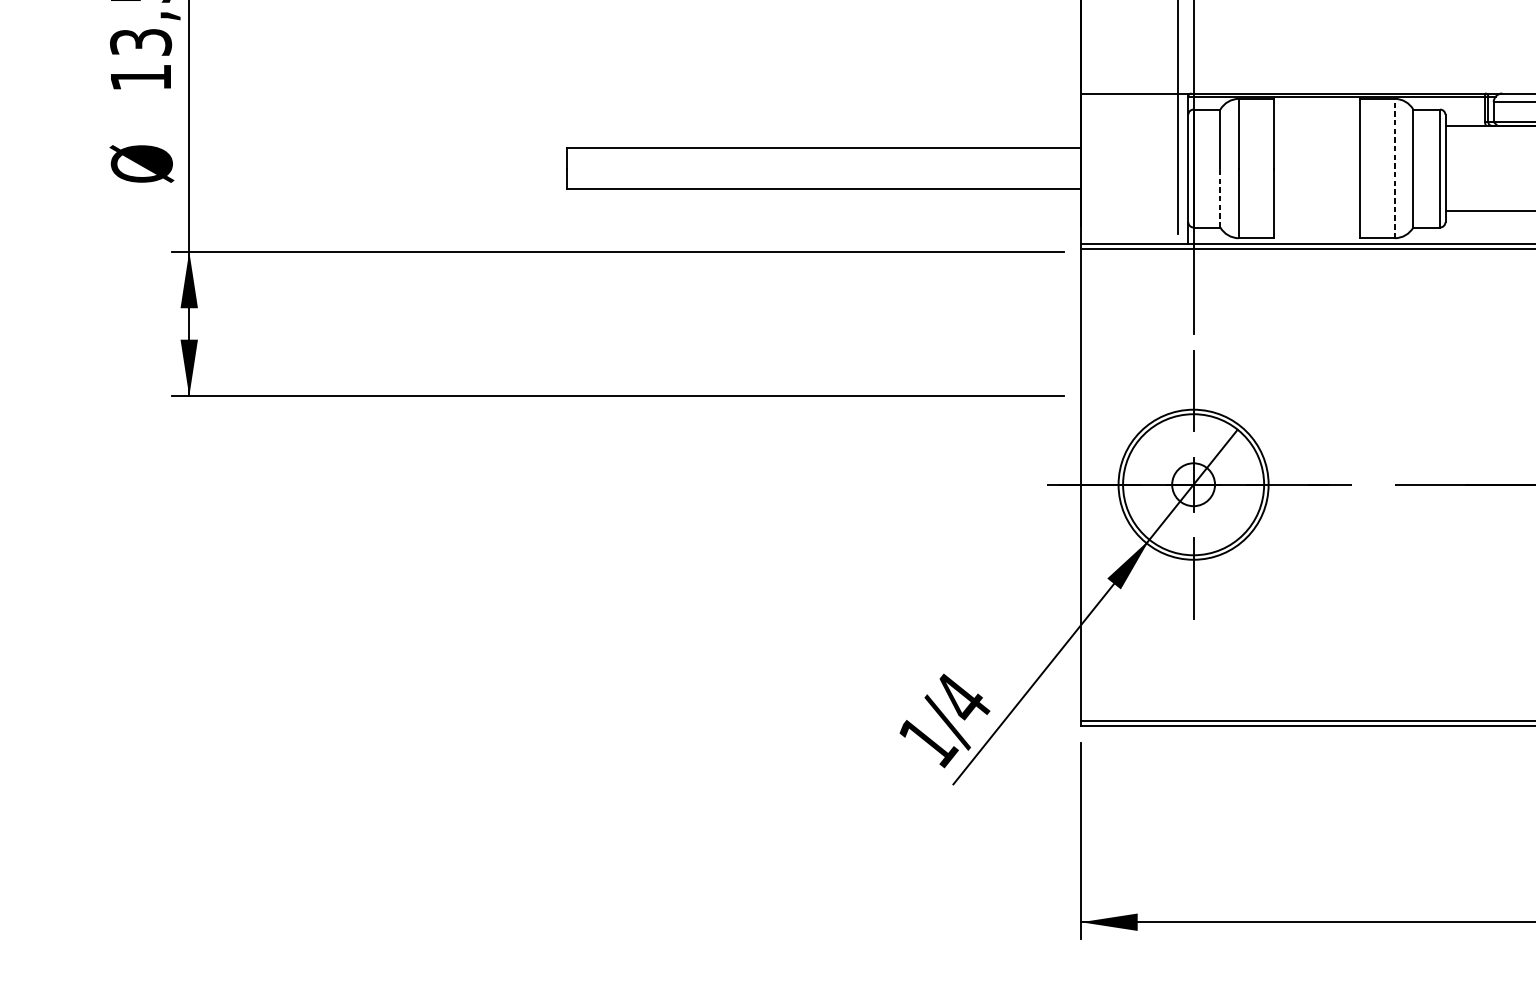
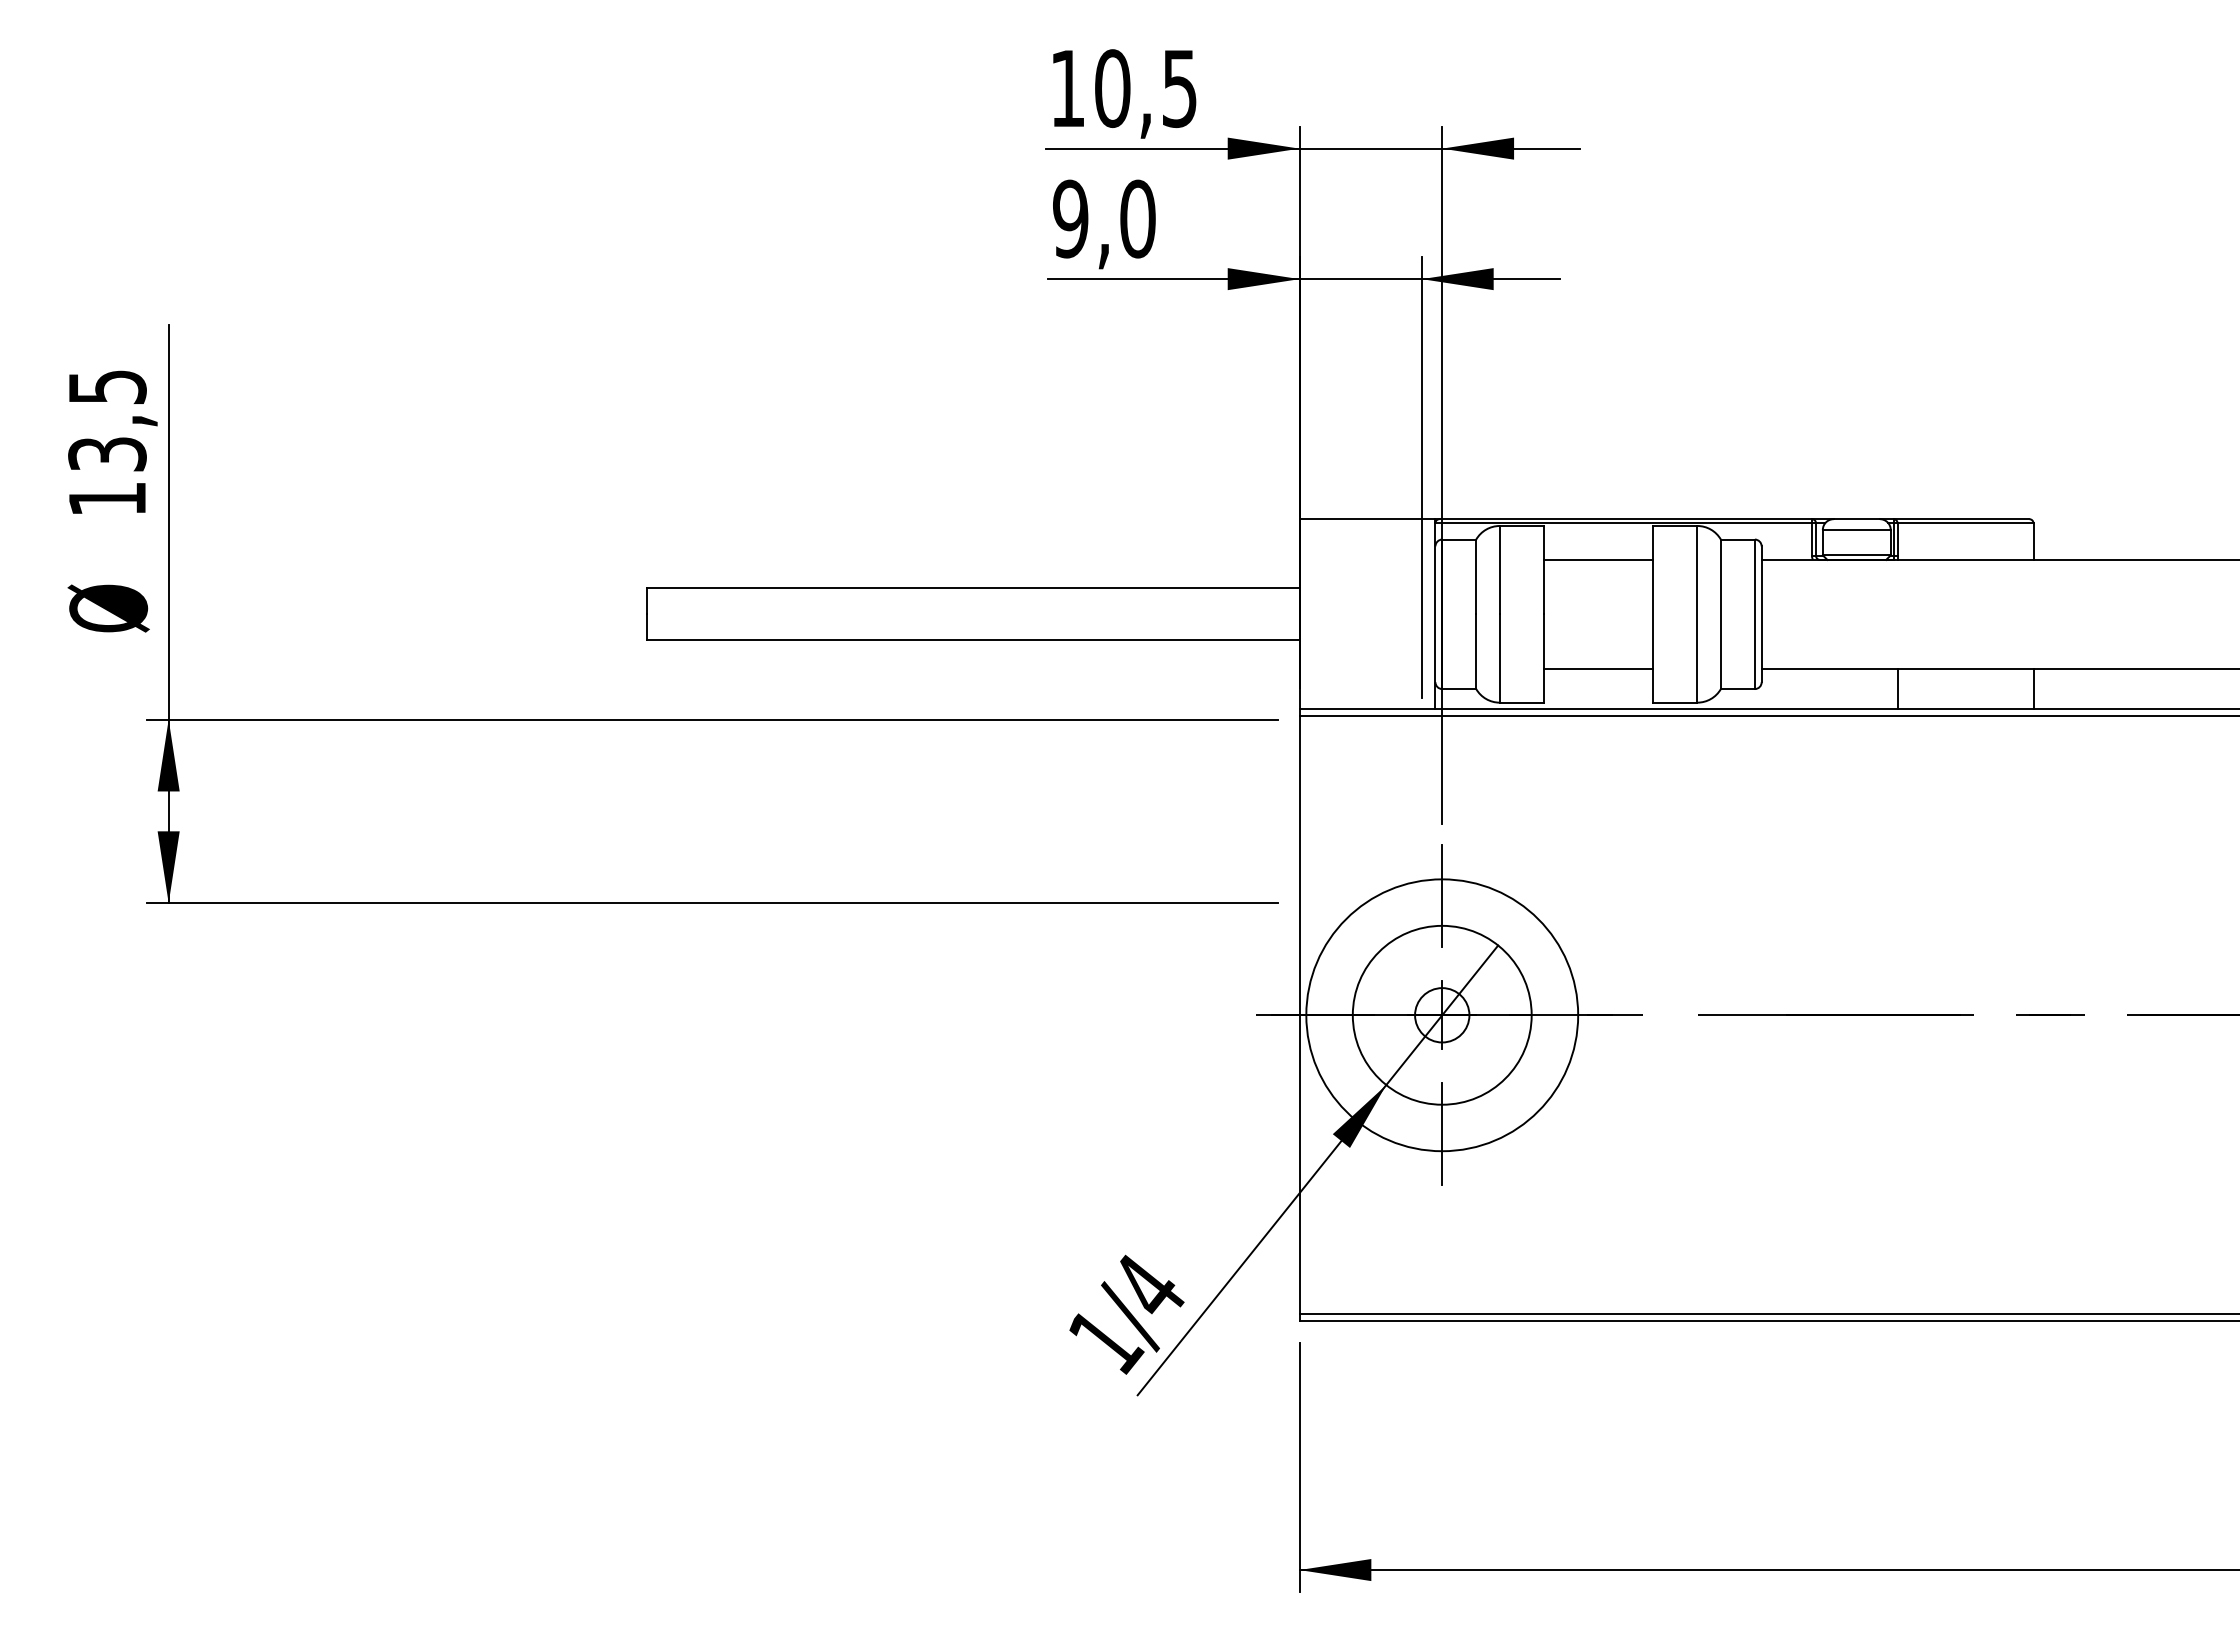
line: (1316, 125) -> (1598, 559), added
line: (1394, 167) -> (1697, 613), dashed -> solid
line: (1220, 197) -> (1476, 651), dashed -> solid
line: (1316, 211) -> (1598, 668), added
circle: (1193, 484) -> (1442, 1015), size x1.43

